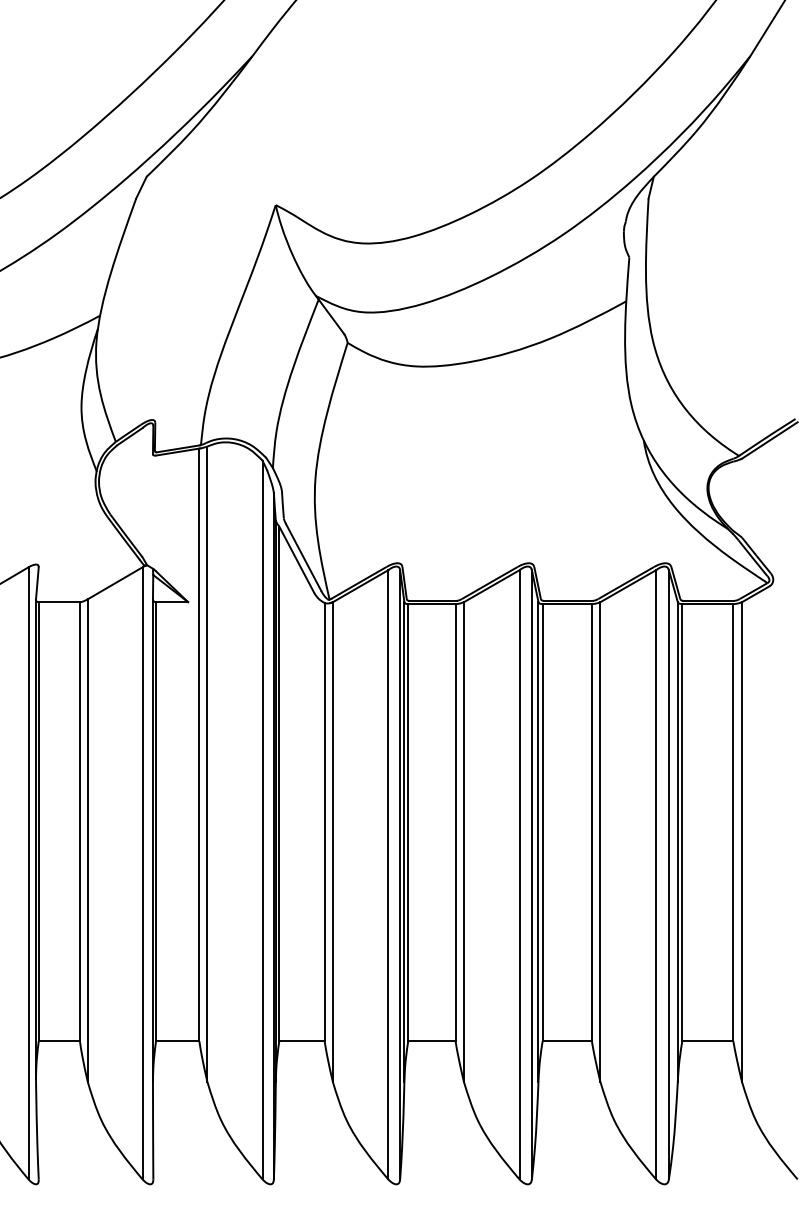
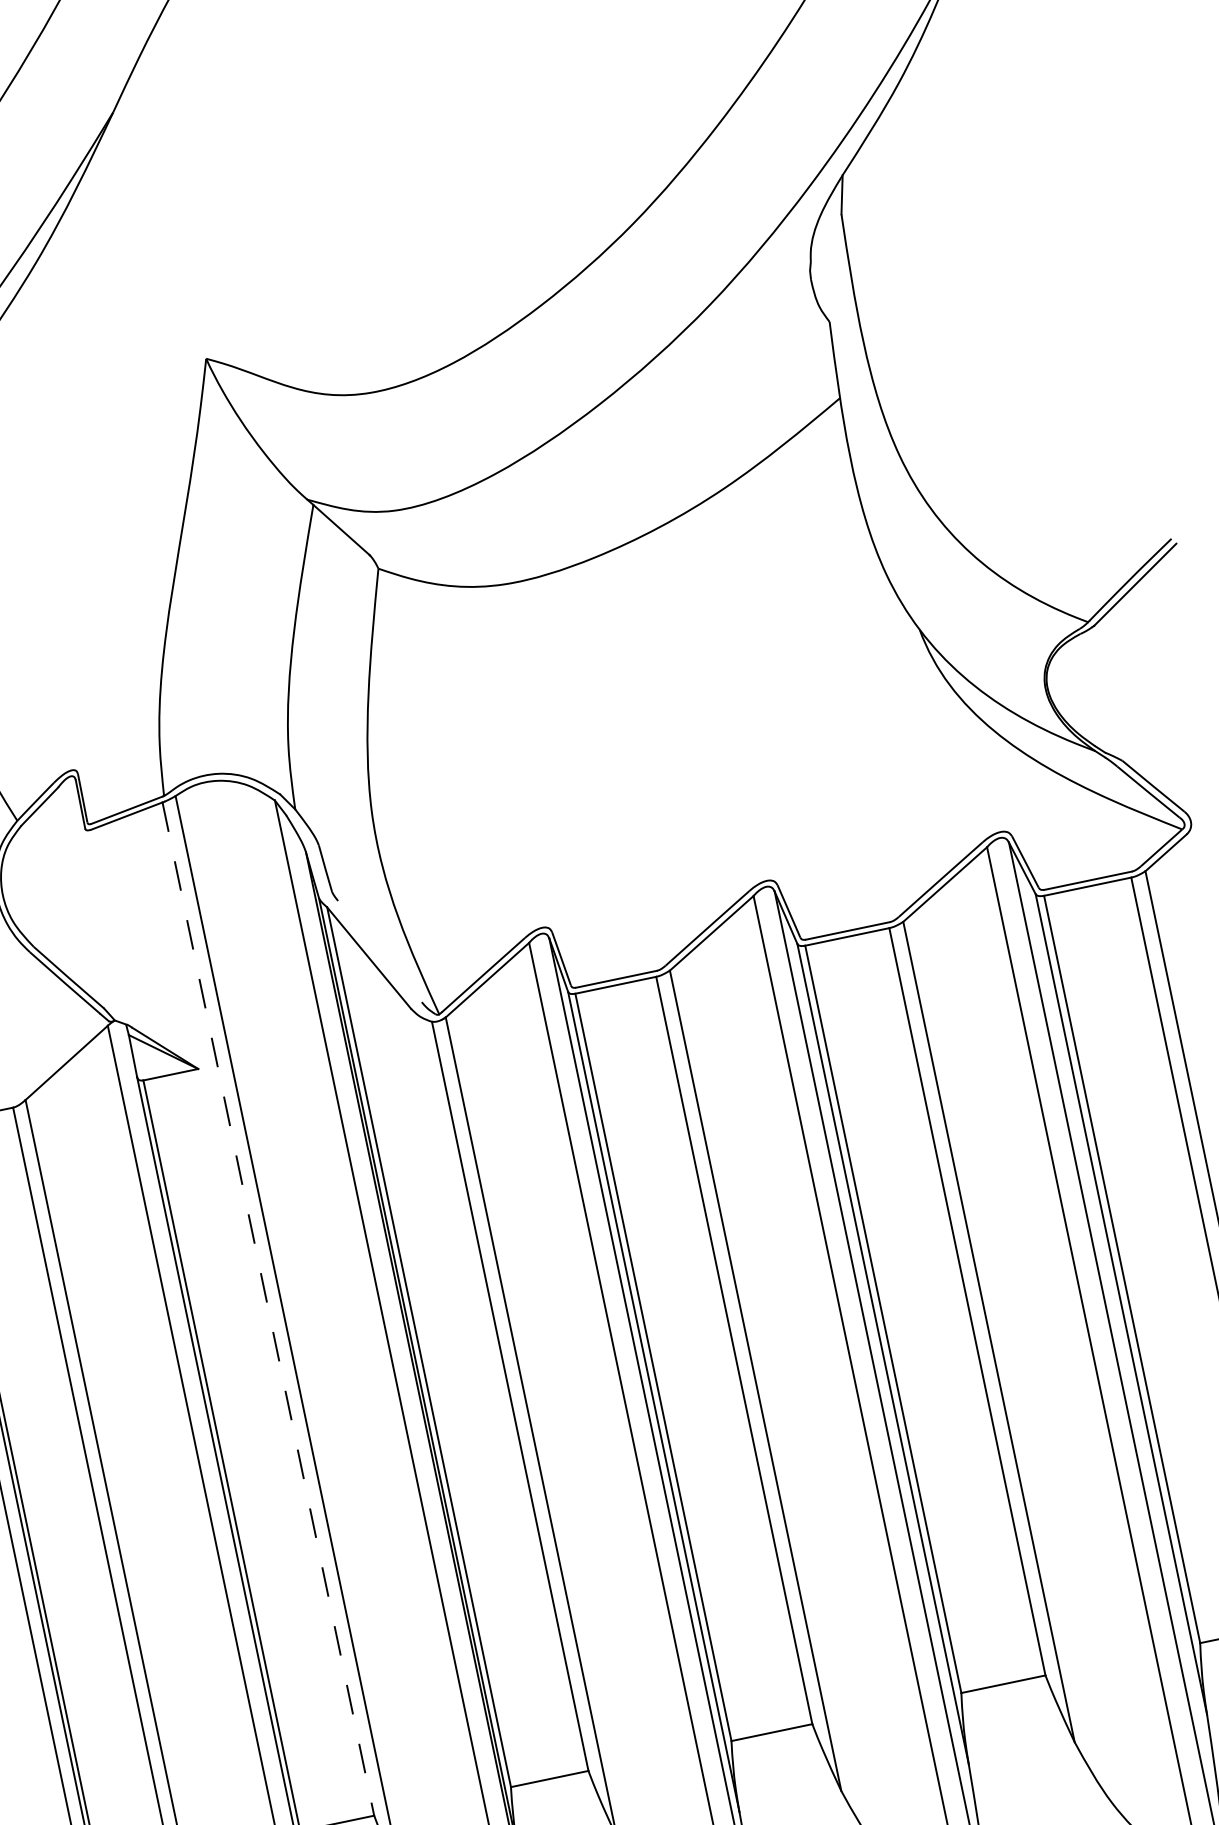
line: (303, 557) -> (379, 951), removed
line: (199, 745) -> (268, 1310), solid -> dashed

